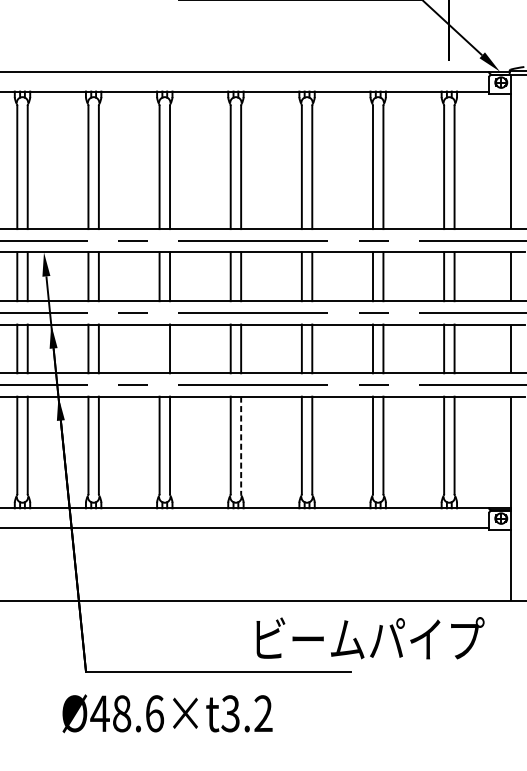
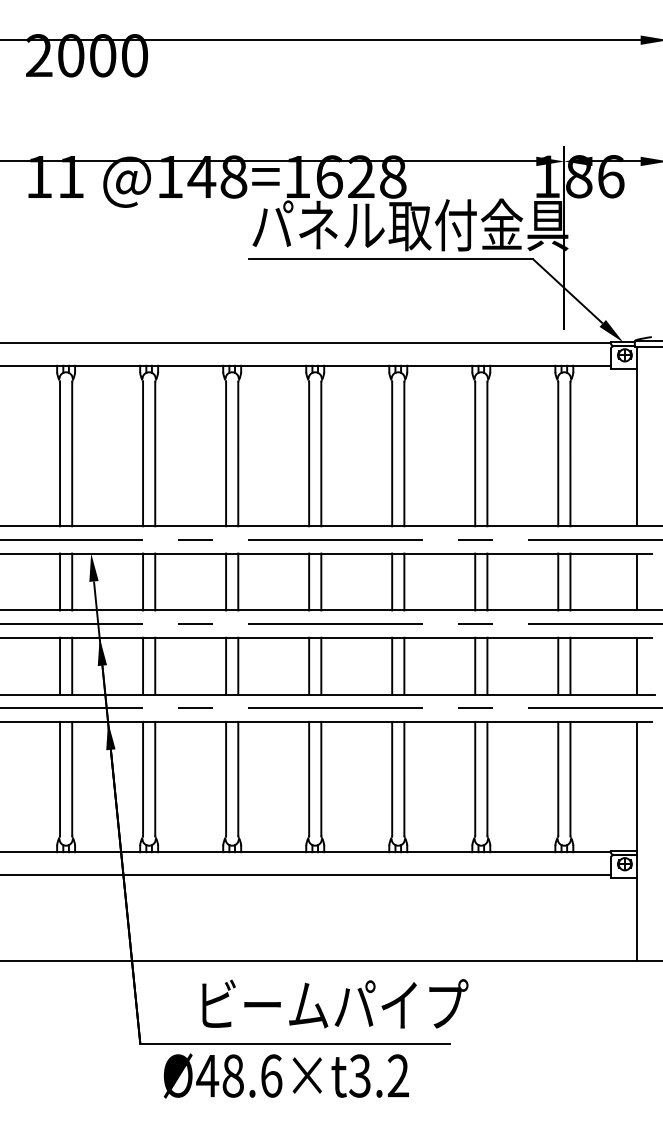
line: (159, 348) -> (226, 665), added
line: (241, 445) -> (321, 778), dashed -> solid
text: (370, 637) -> (335, 1003), moved
text: (166, 713) -> (285, 1075), moved

